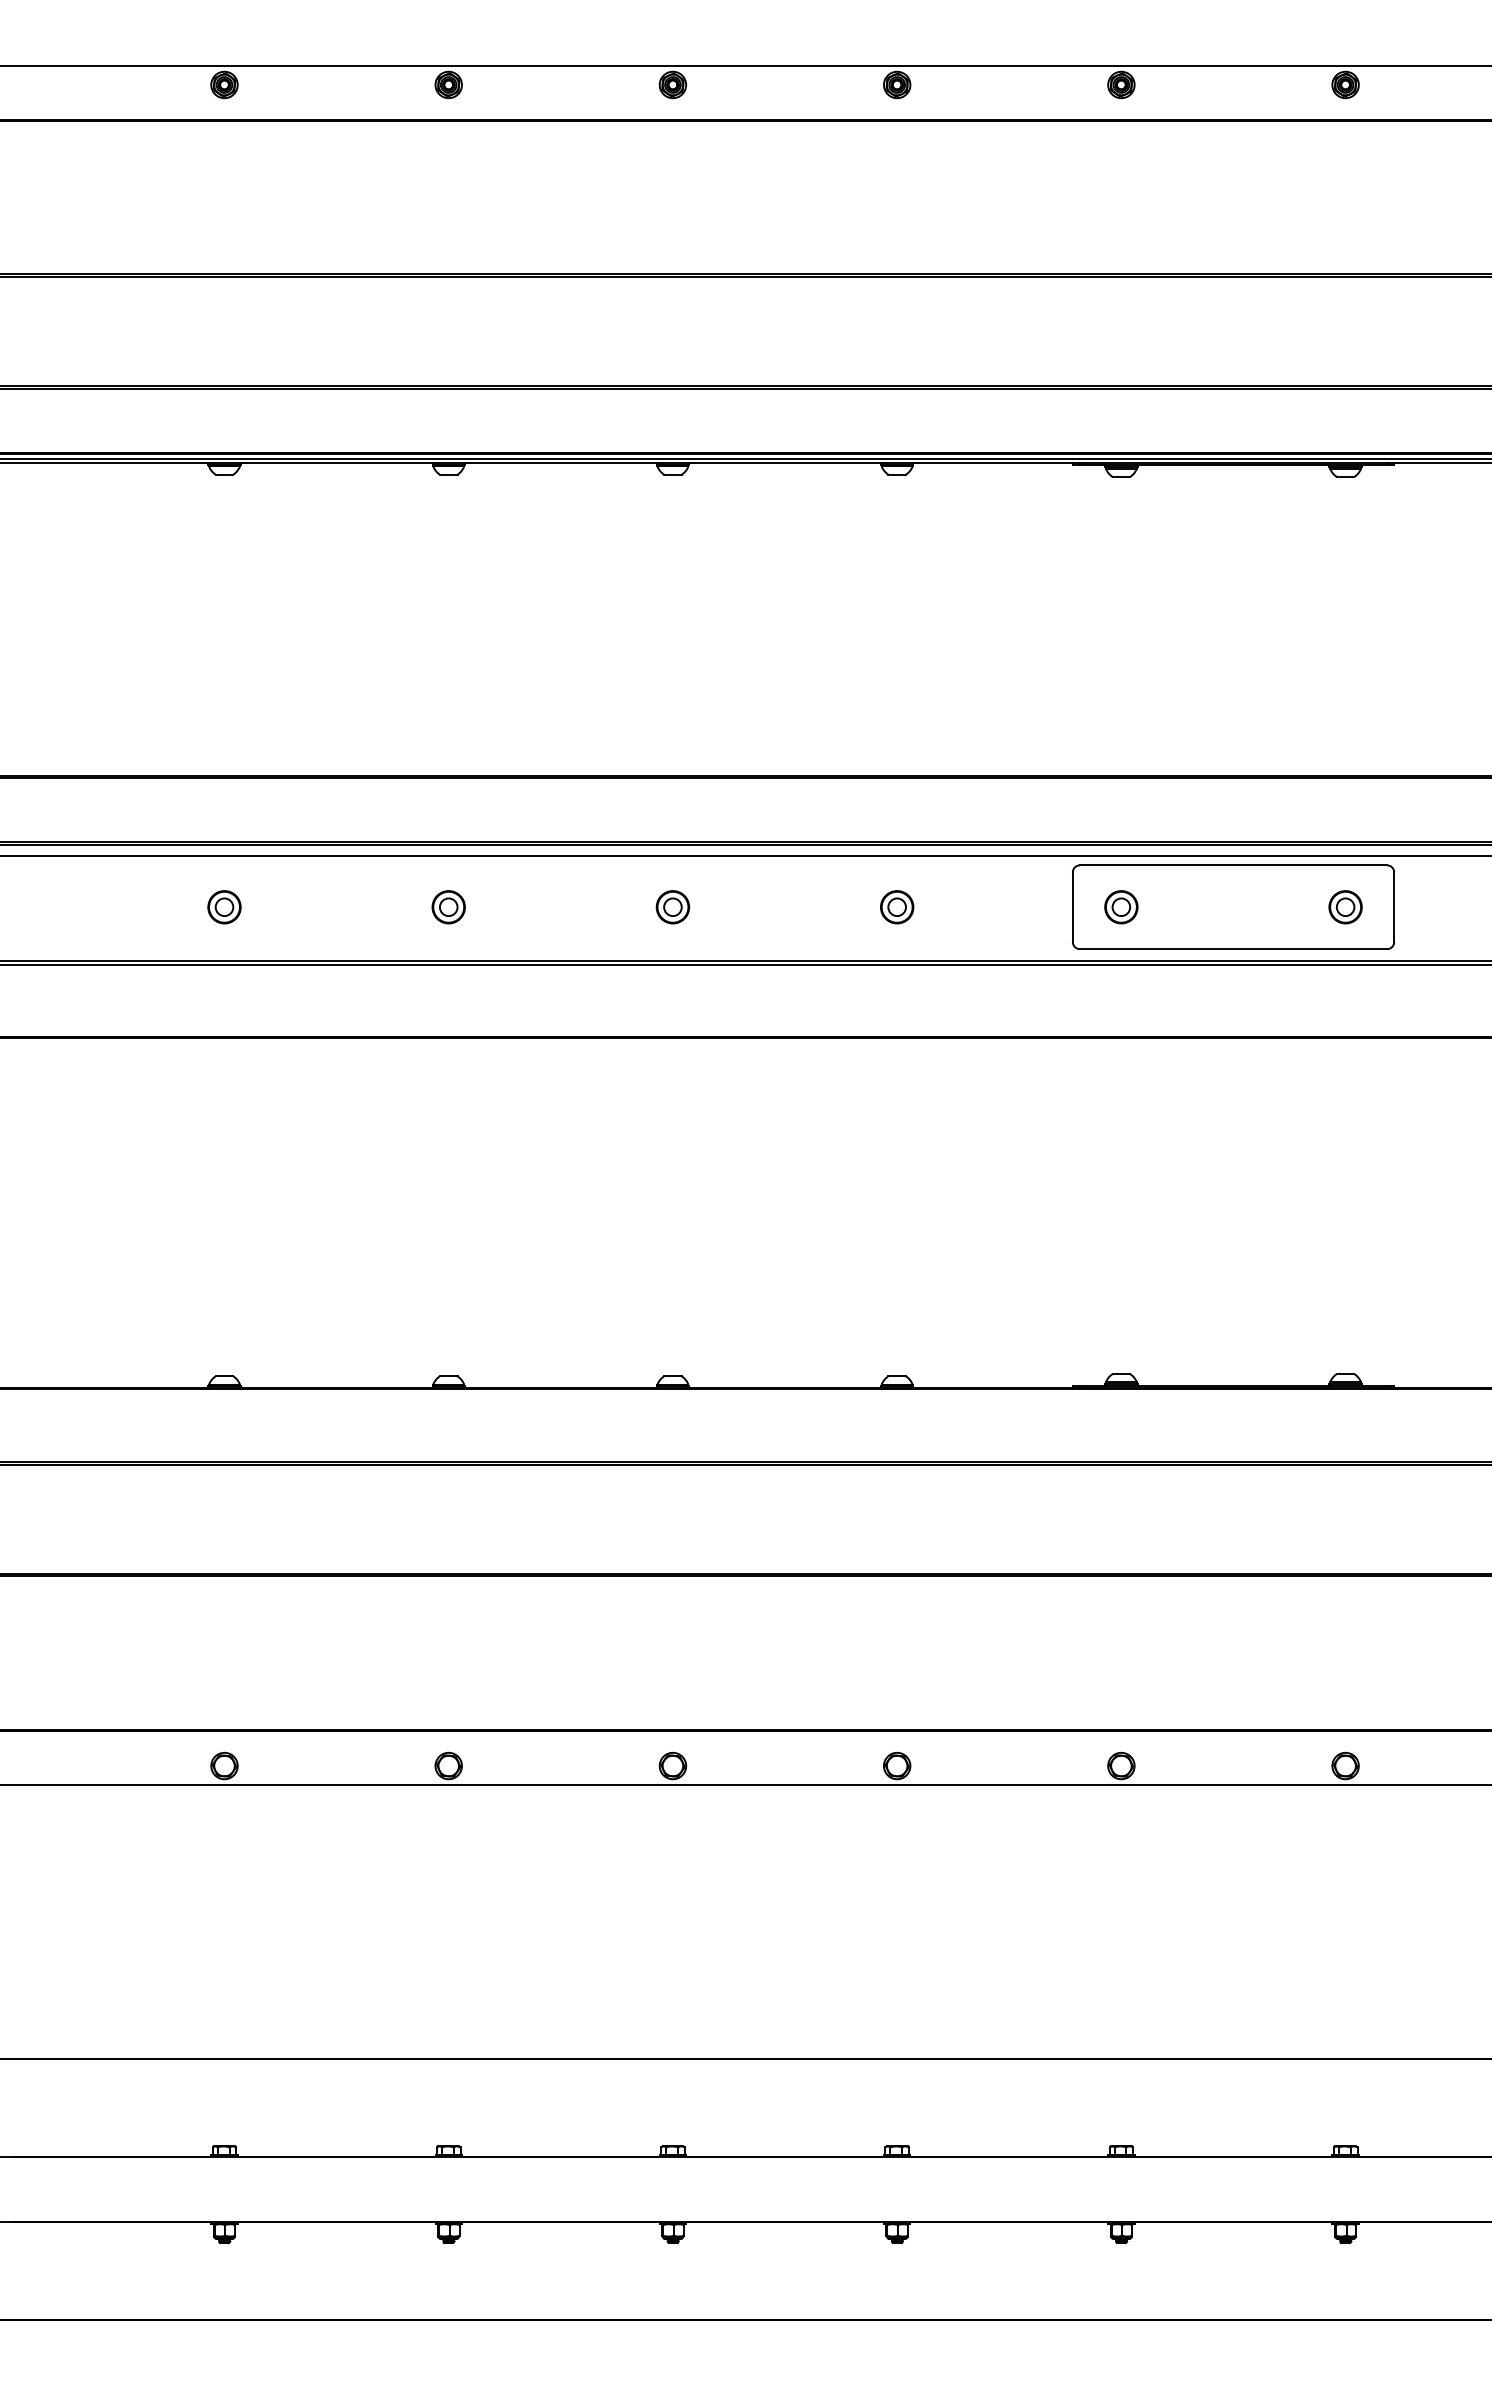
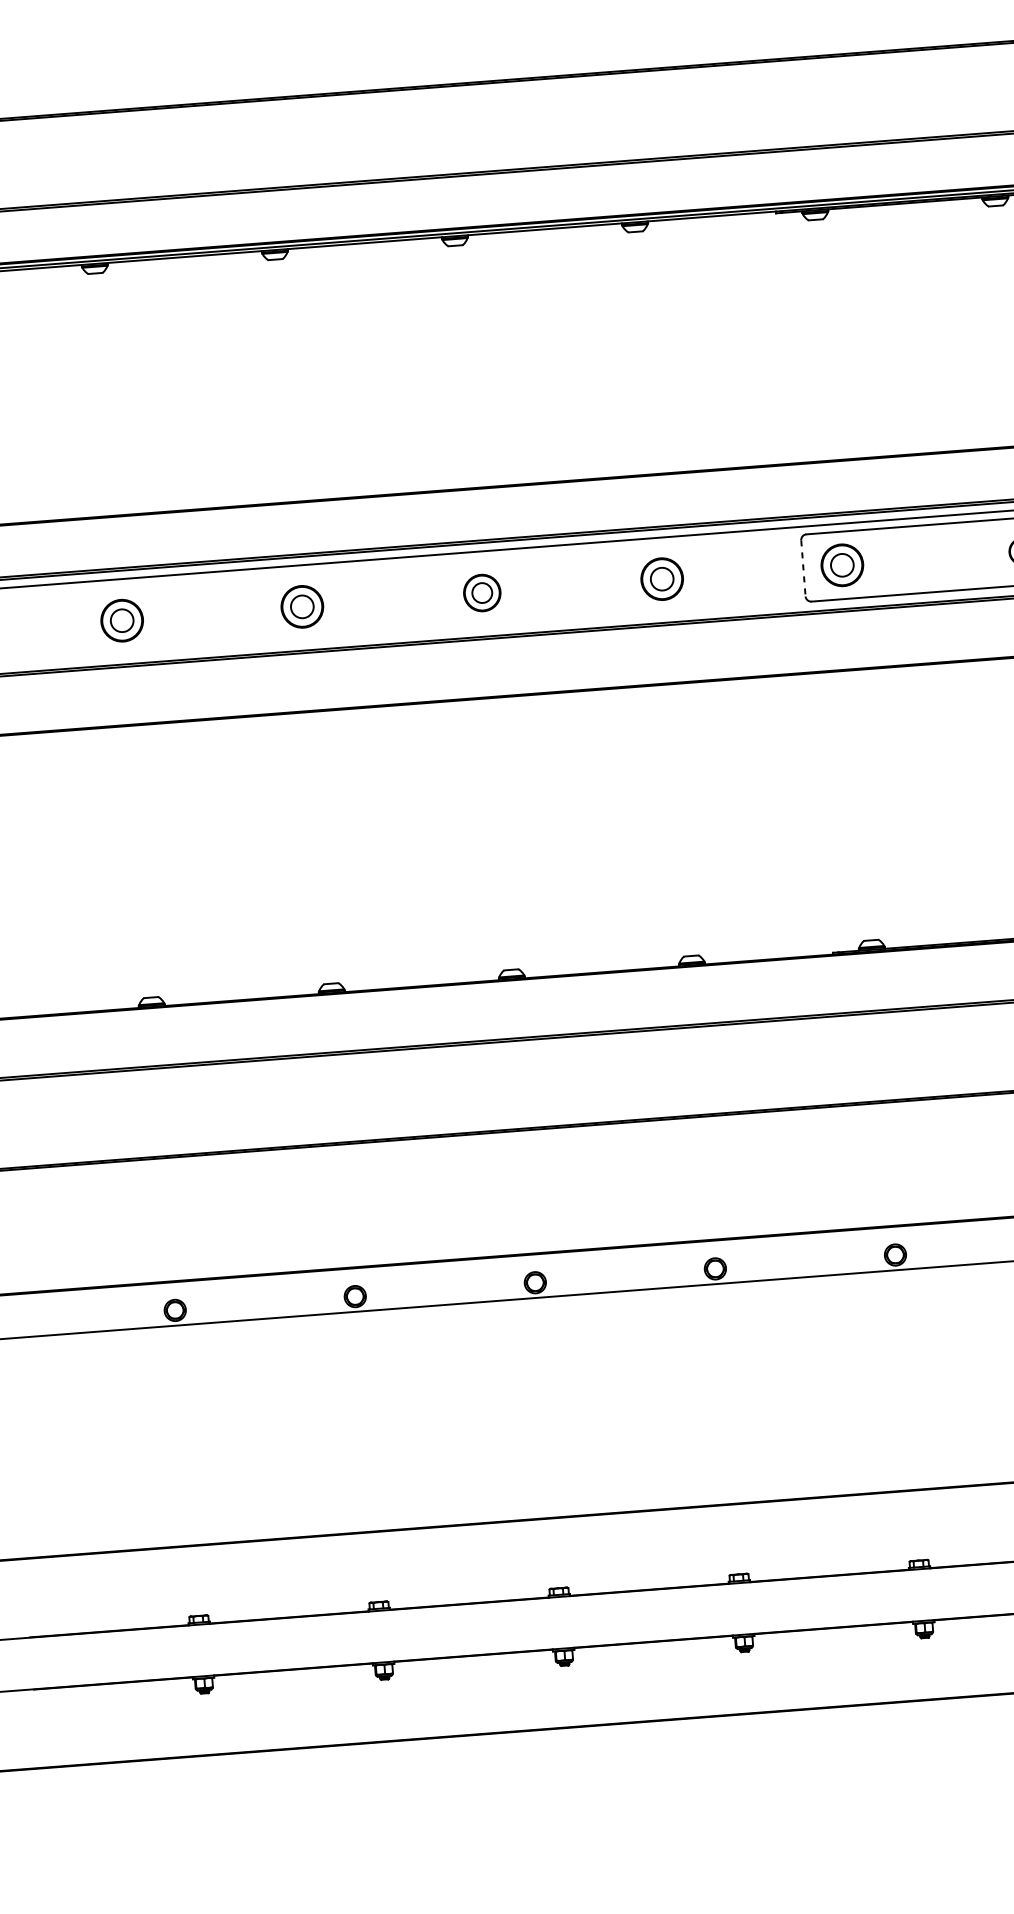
part: (224, 907) -> (122, 621), size x1.6
part: (448, 907) -> (302, 607), size x1.6
part: (672, 907) -> (481, 593), size x1.4
part: (897, 907) -> (662, 579), size x1.6
line: (1072, 907) -> (803, 568), solid -> dashed
part: (1121, 907) -> (842, 565), size x1.6

